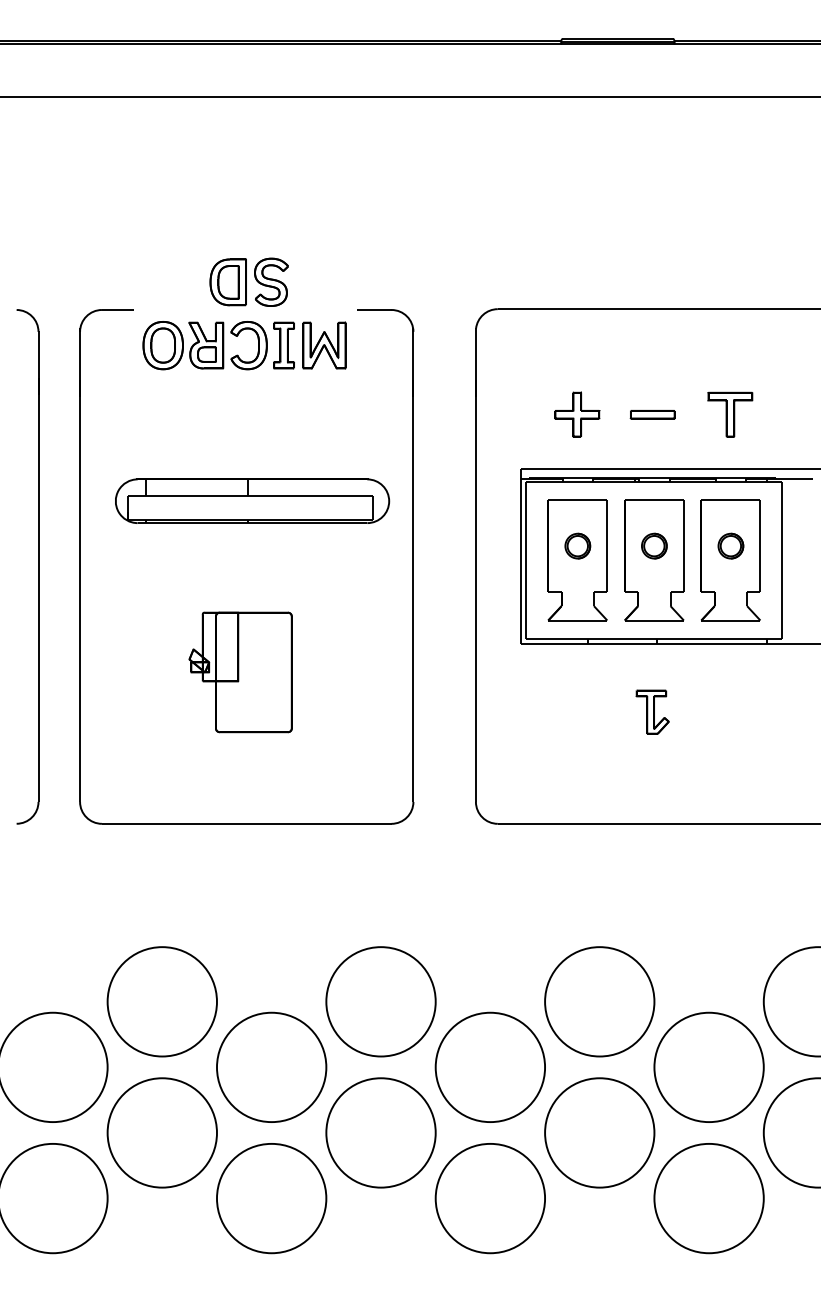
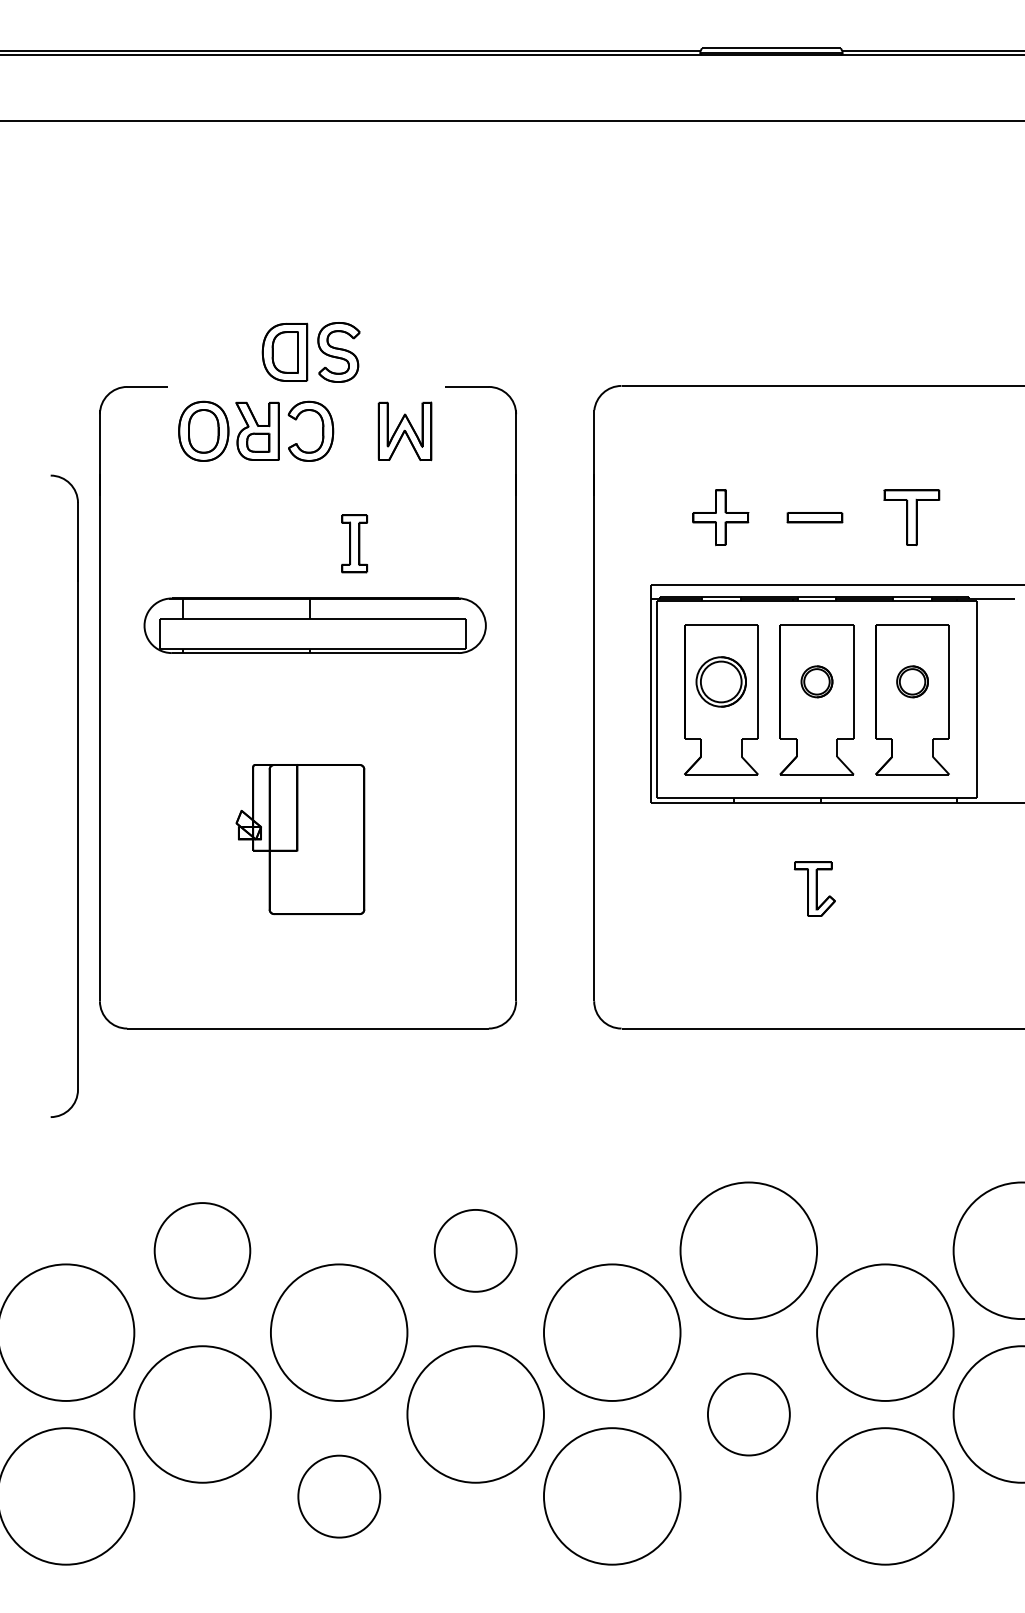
part: (283, 345) -> (353, 543), moved
part: (577, 545) -> (721, 681), size x1.6
part: (38, 566) -> (77, 795), moved
part: (161, 1001) -> (201, 1250), size x0.7
part: (380, 1001) -> (475, 1250), size x0.6
part: (599, 1132) -> (748, 1413), size x0.6
part: (271, 1198) -> (338, 1496), size x0.6

